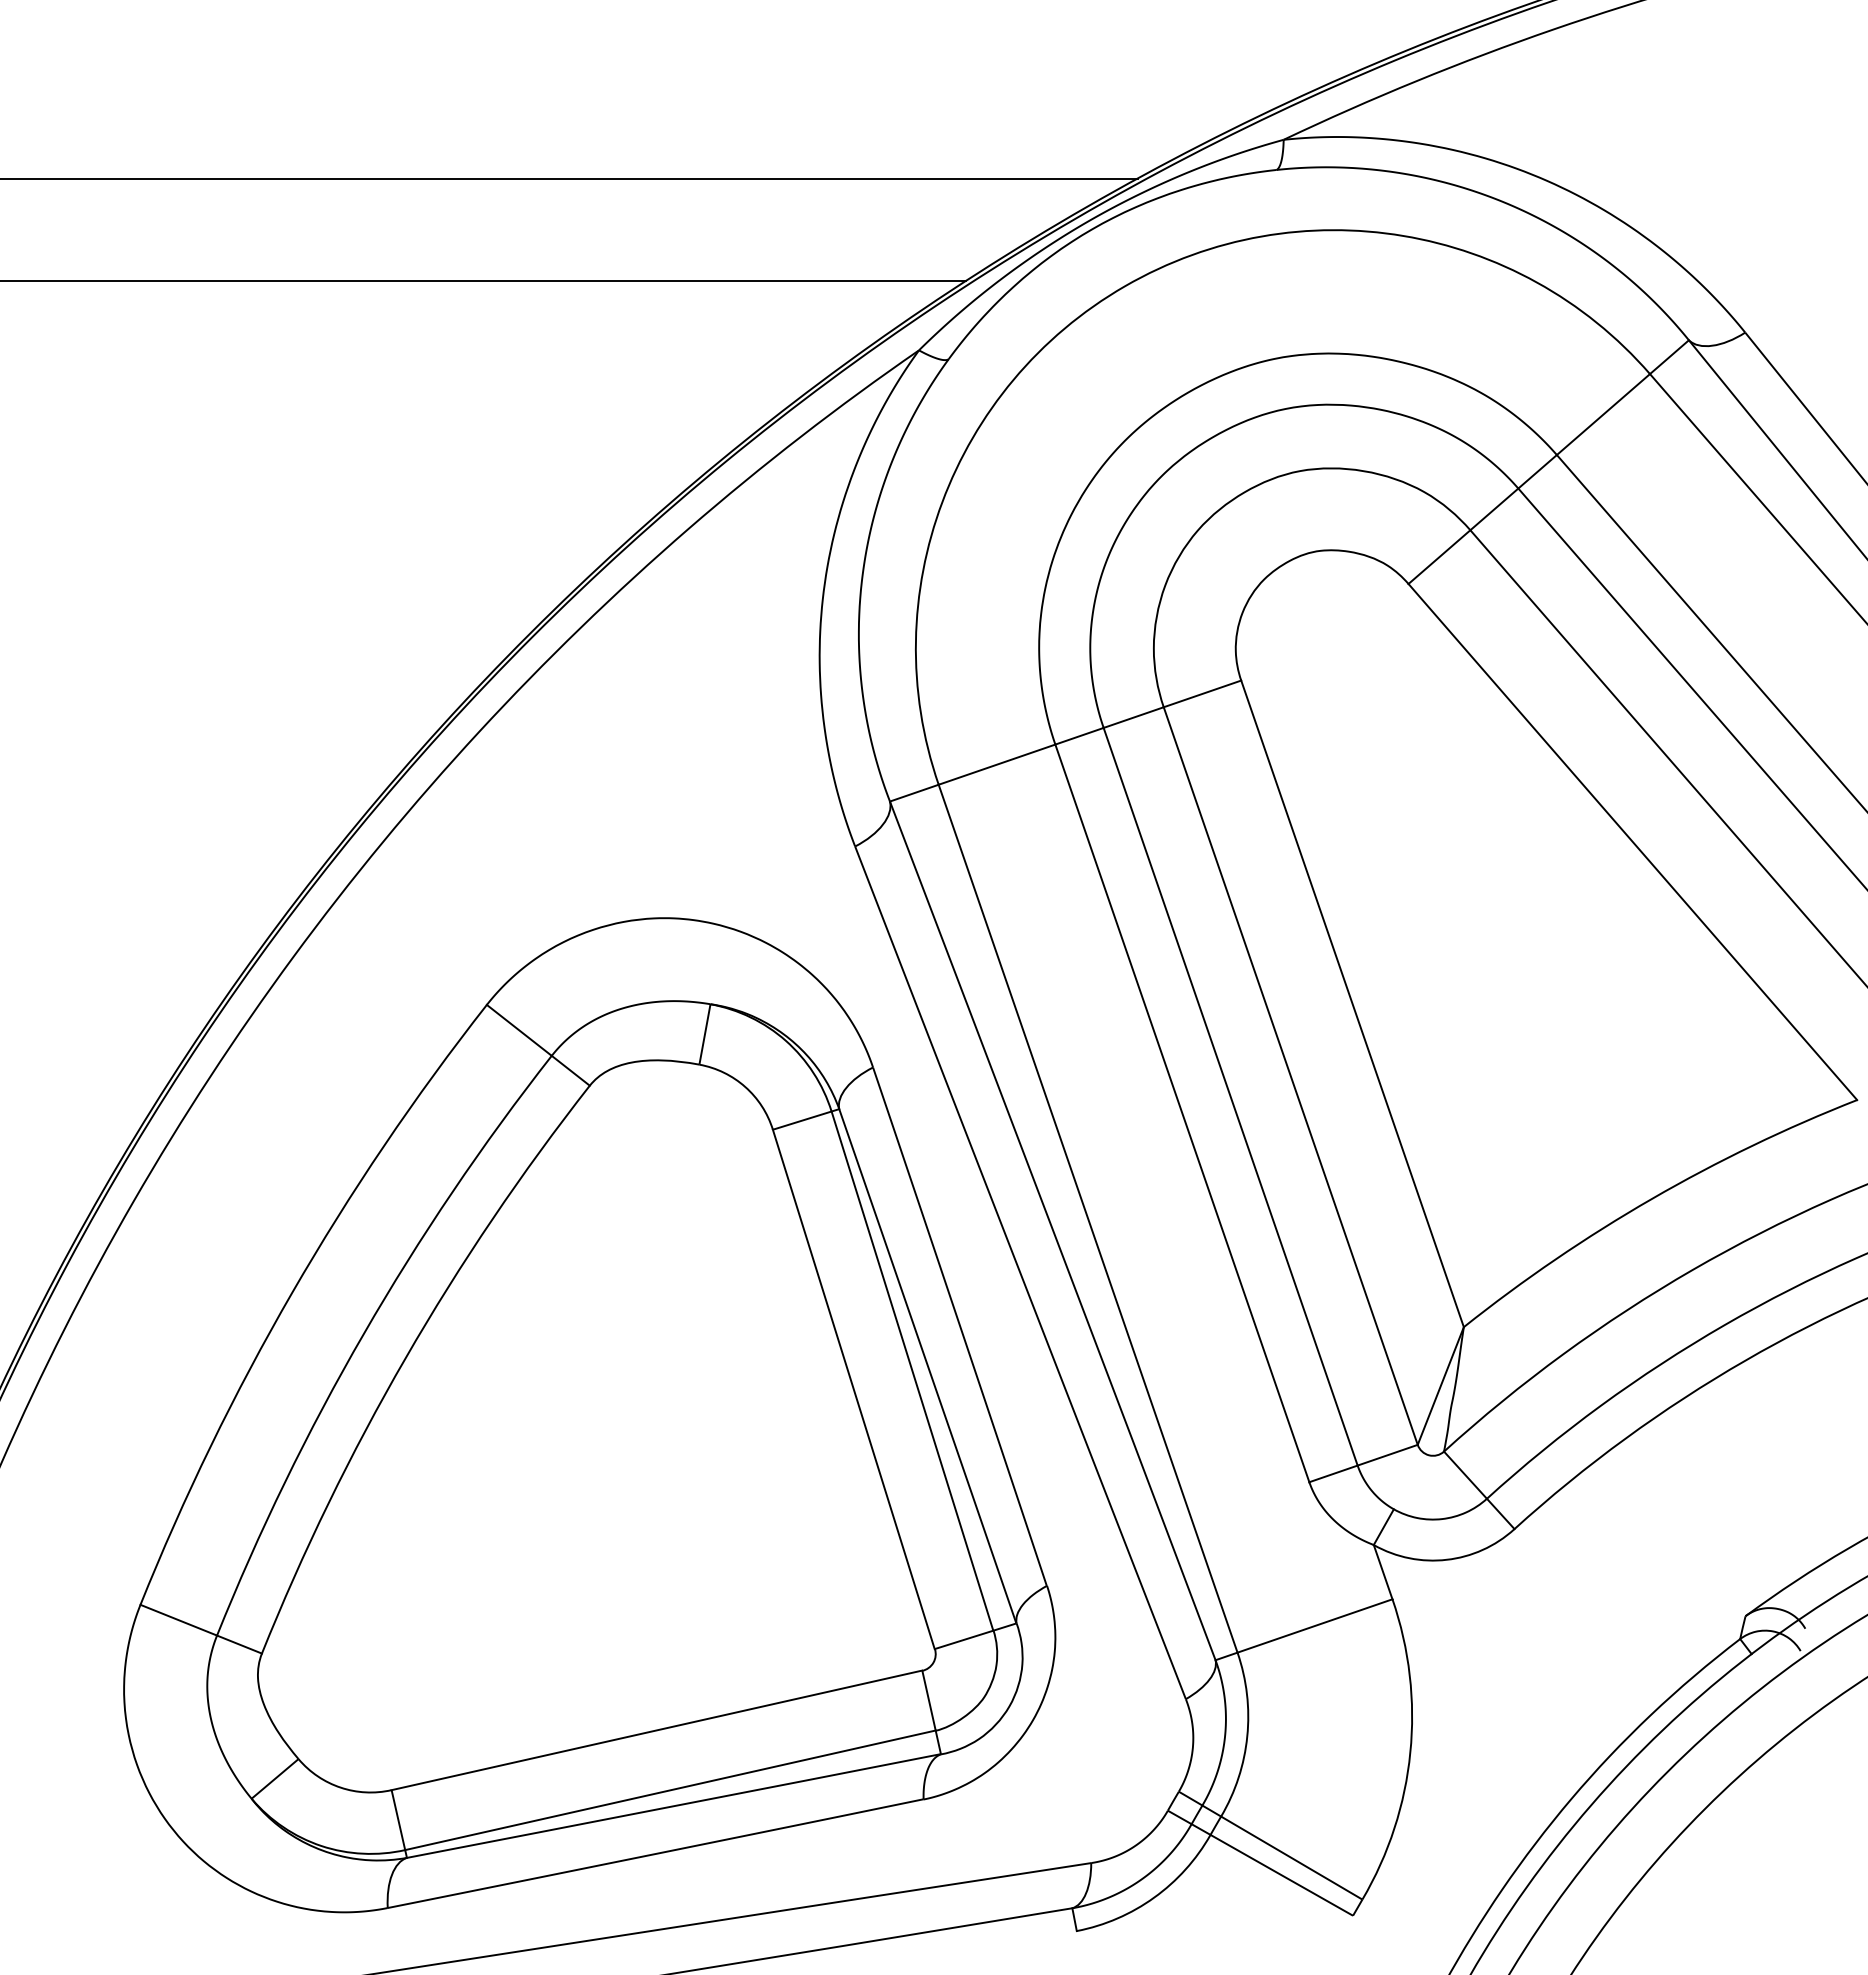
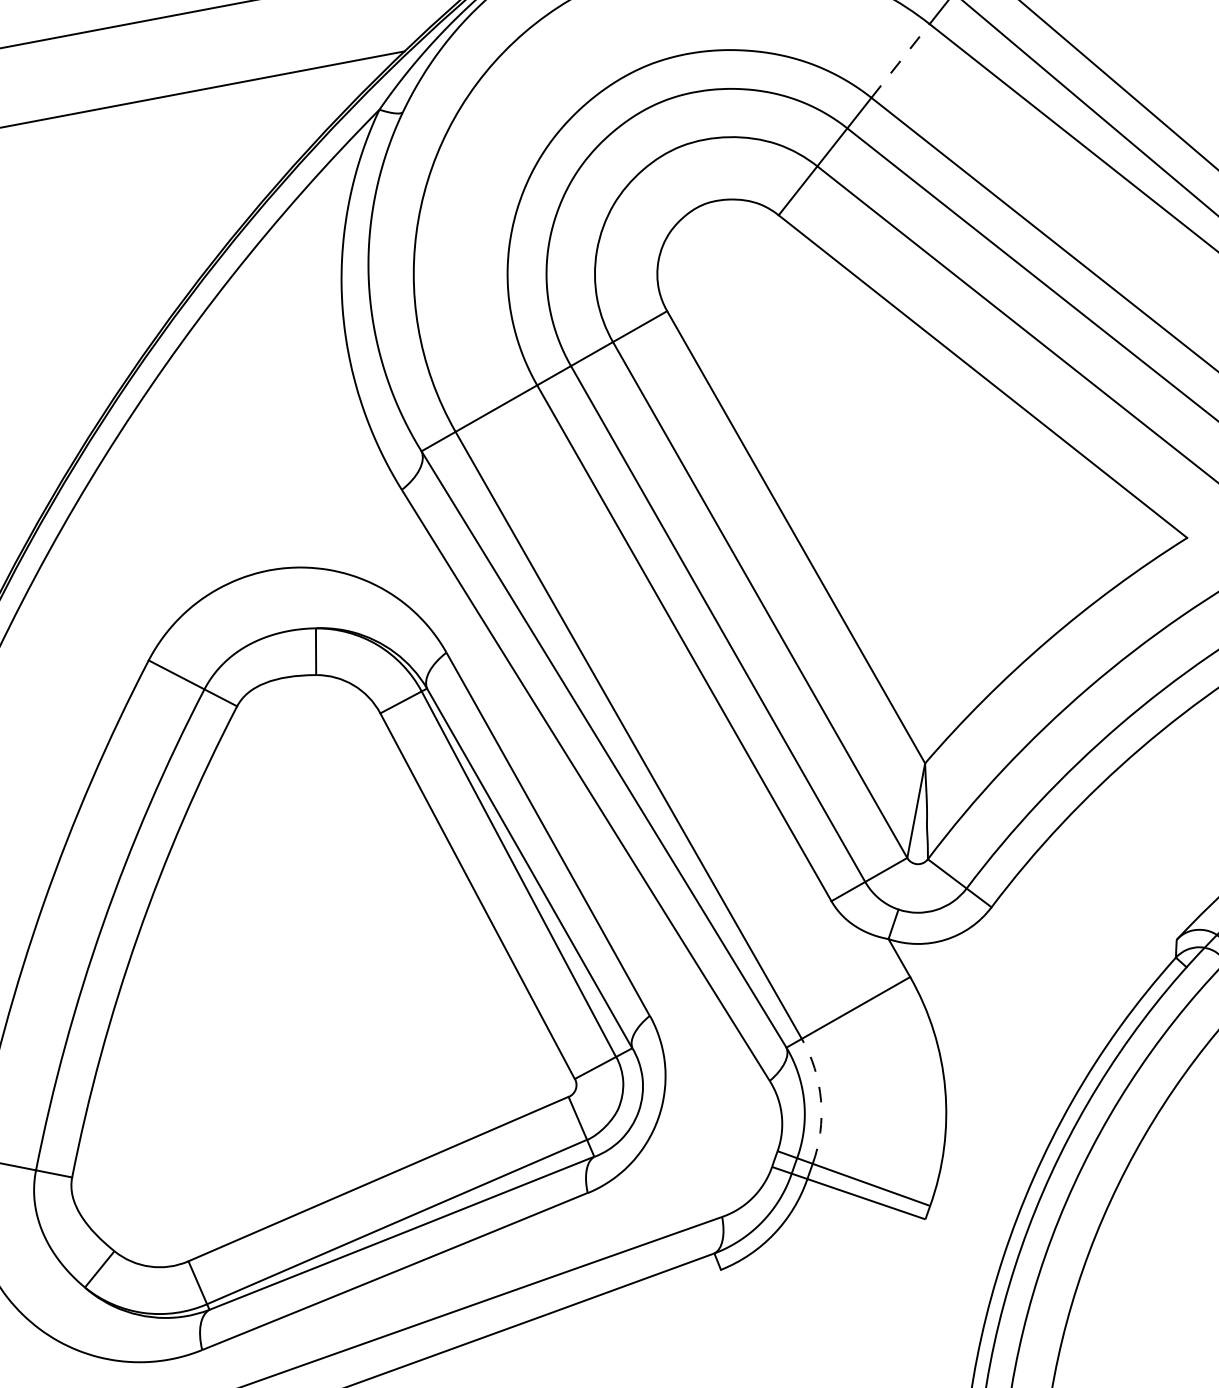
line: (1603, 414) -> (900, 60), solid -> dashed
arc: (1247, 1736) -> (821, 1100), solid -> dashed

